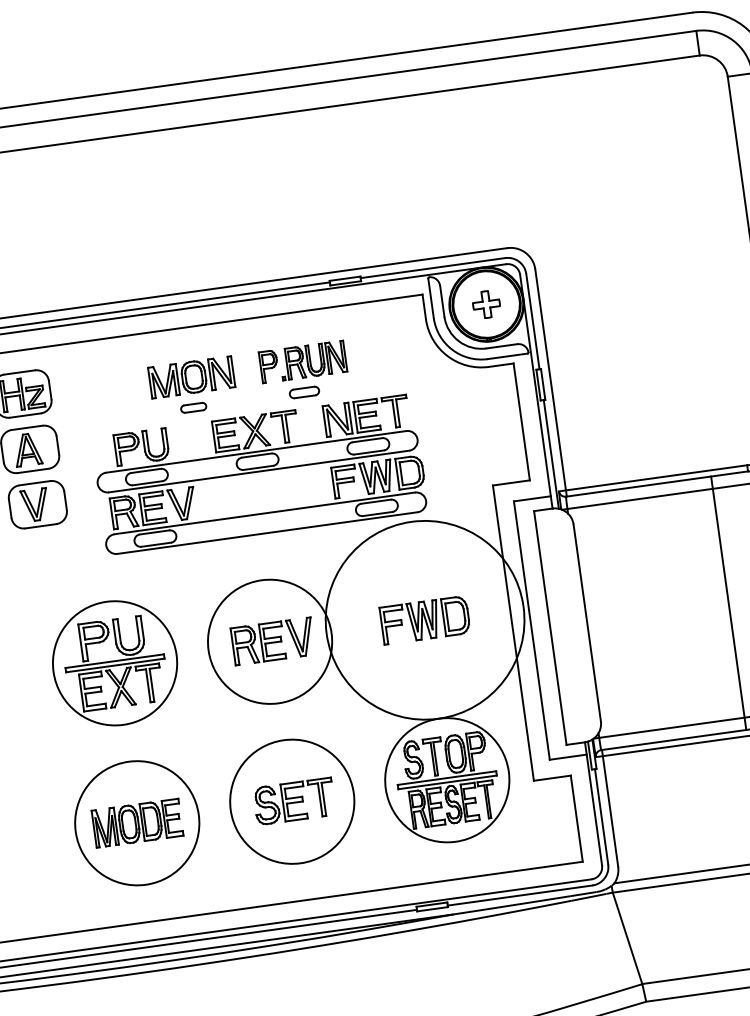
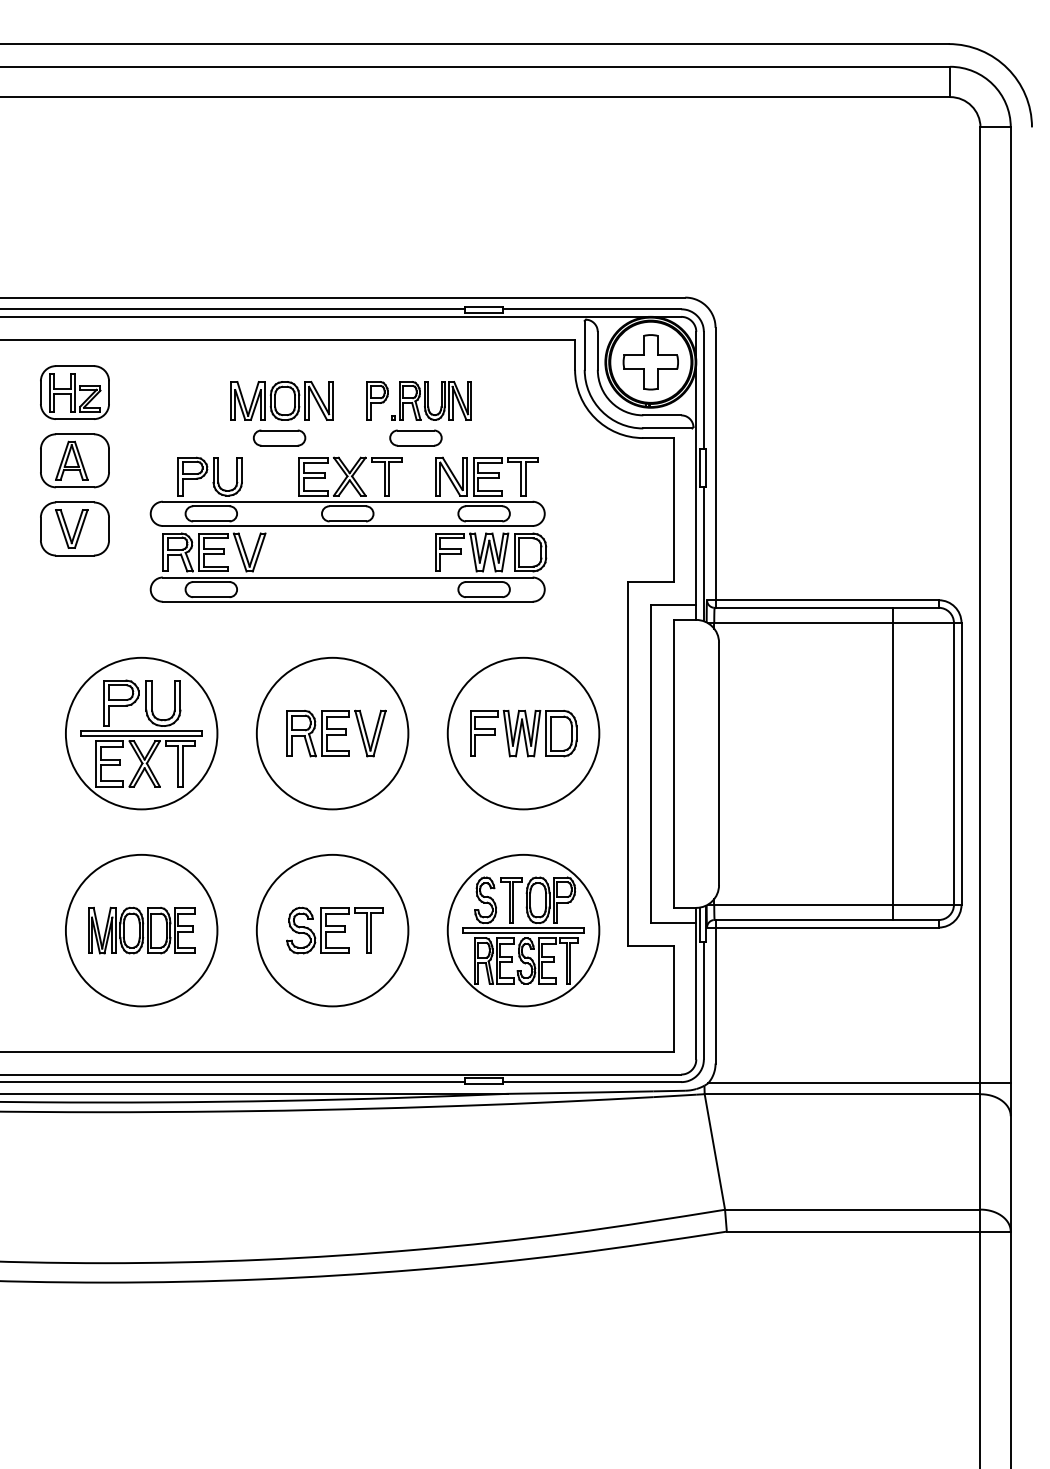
part: (486, 304) -> (650, 362), size x1.67
part: (304, 392) -> (415, 437), size x1.43
part: (193, 407) -> (279, 437), size x1.67
circle: (425, 620) -> (523, 733), size x0.62

